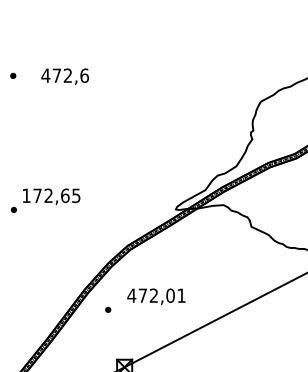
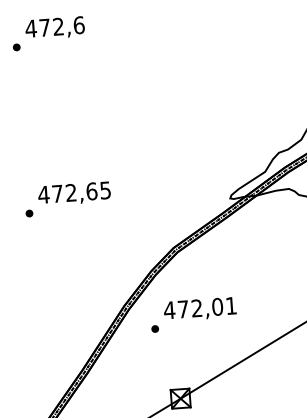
text: (64, 76) -> (54, 28), moved
text: (26, 195) -> (43, 194), 172,65 -> 472,65
text: (156, 296) -> (200, 309), moved

